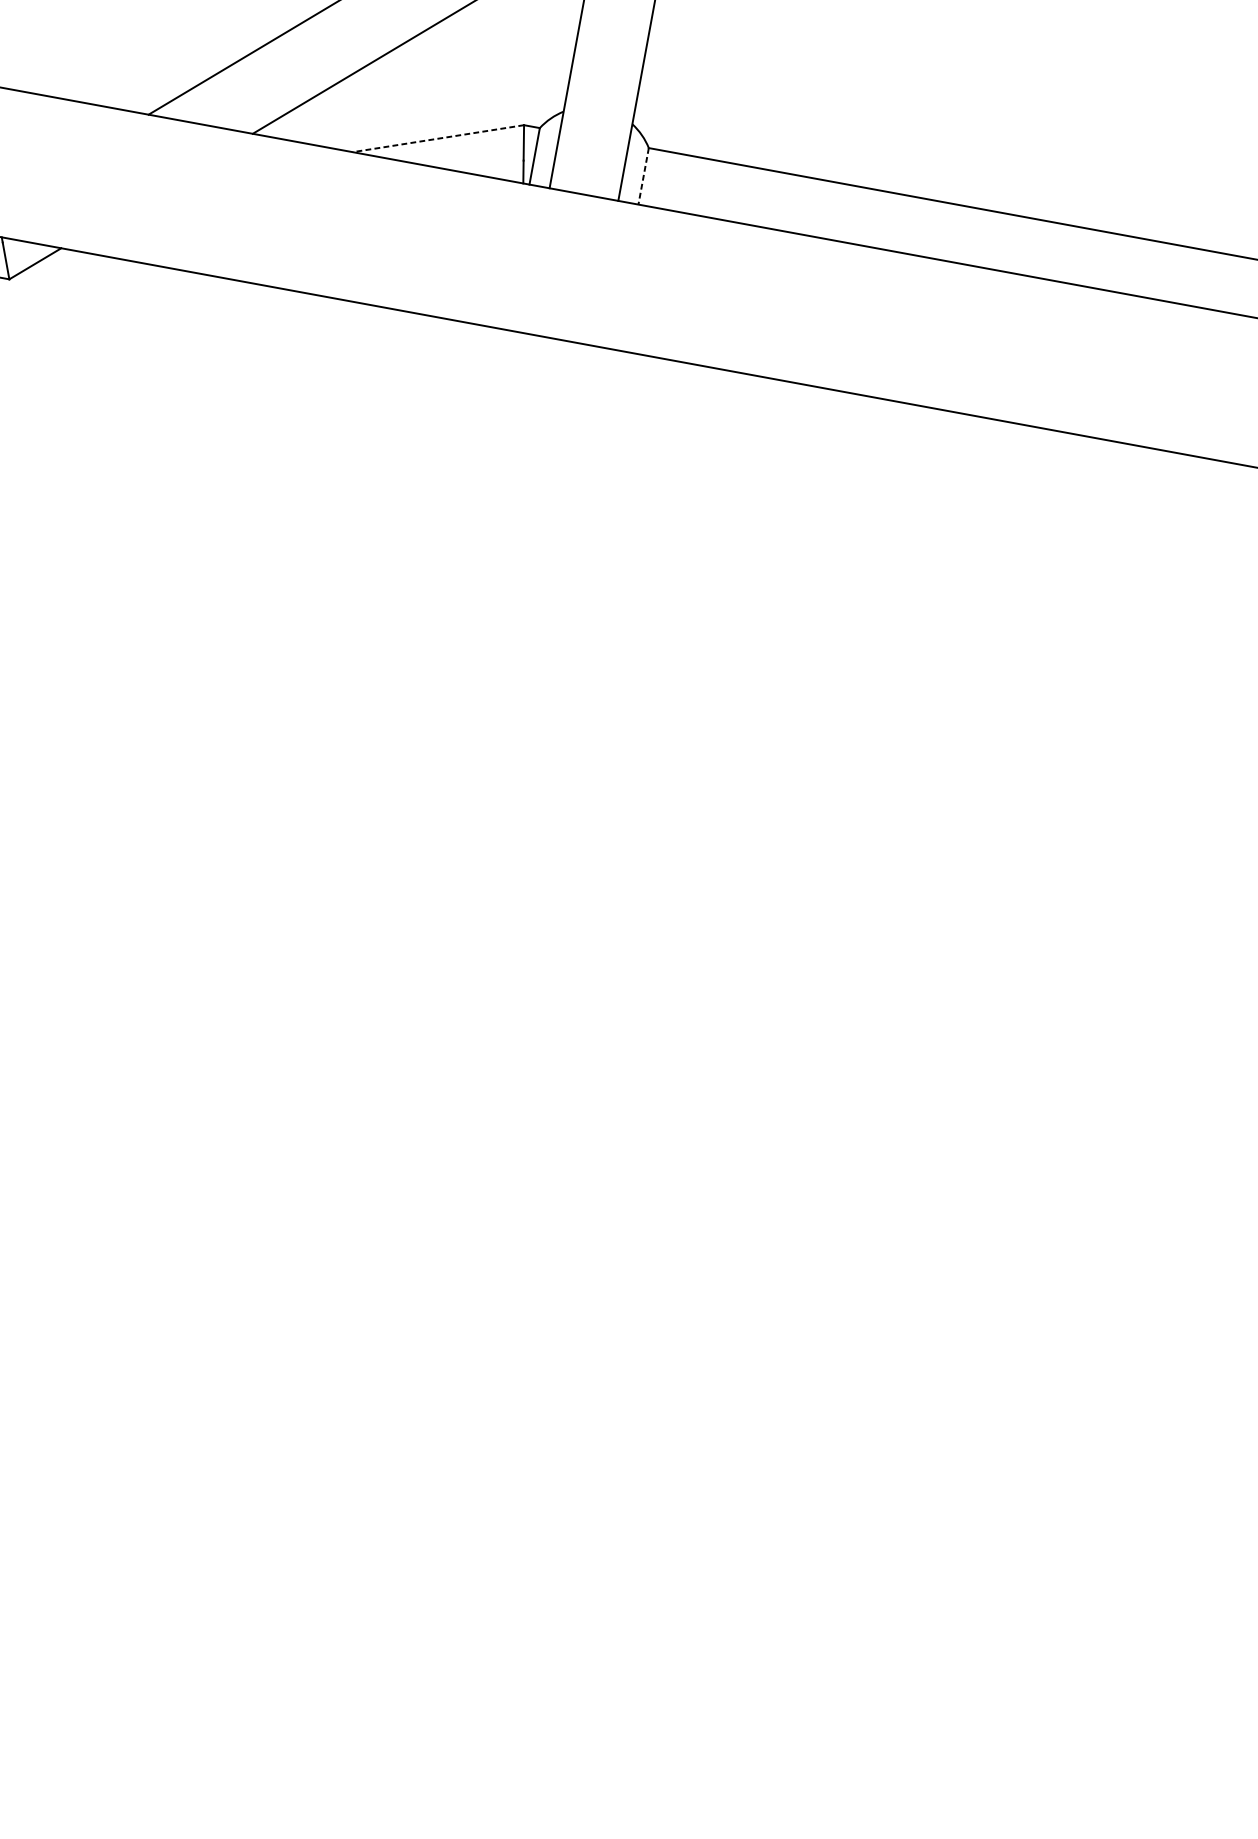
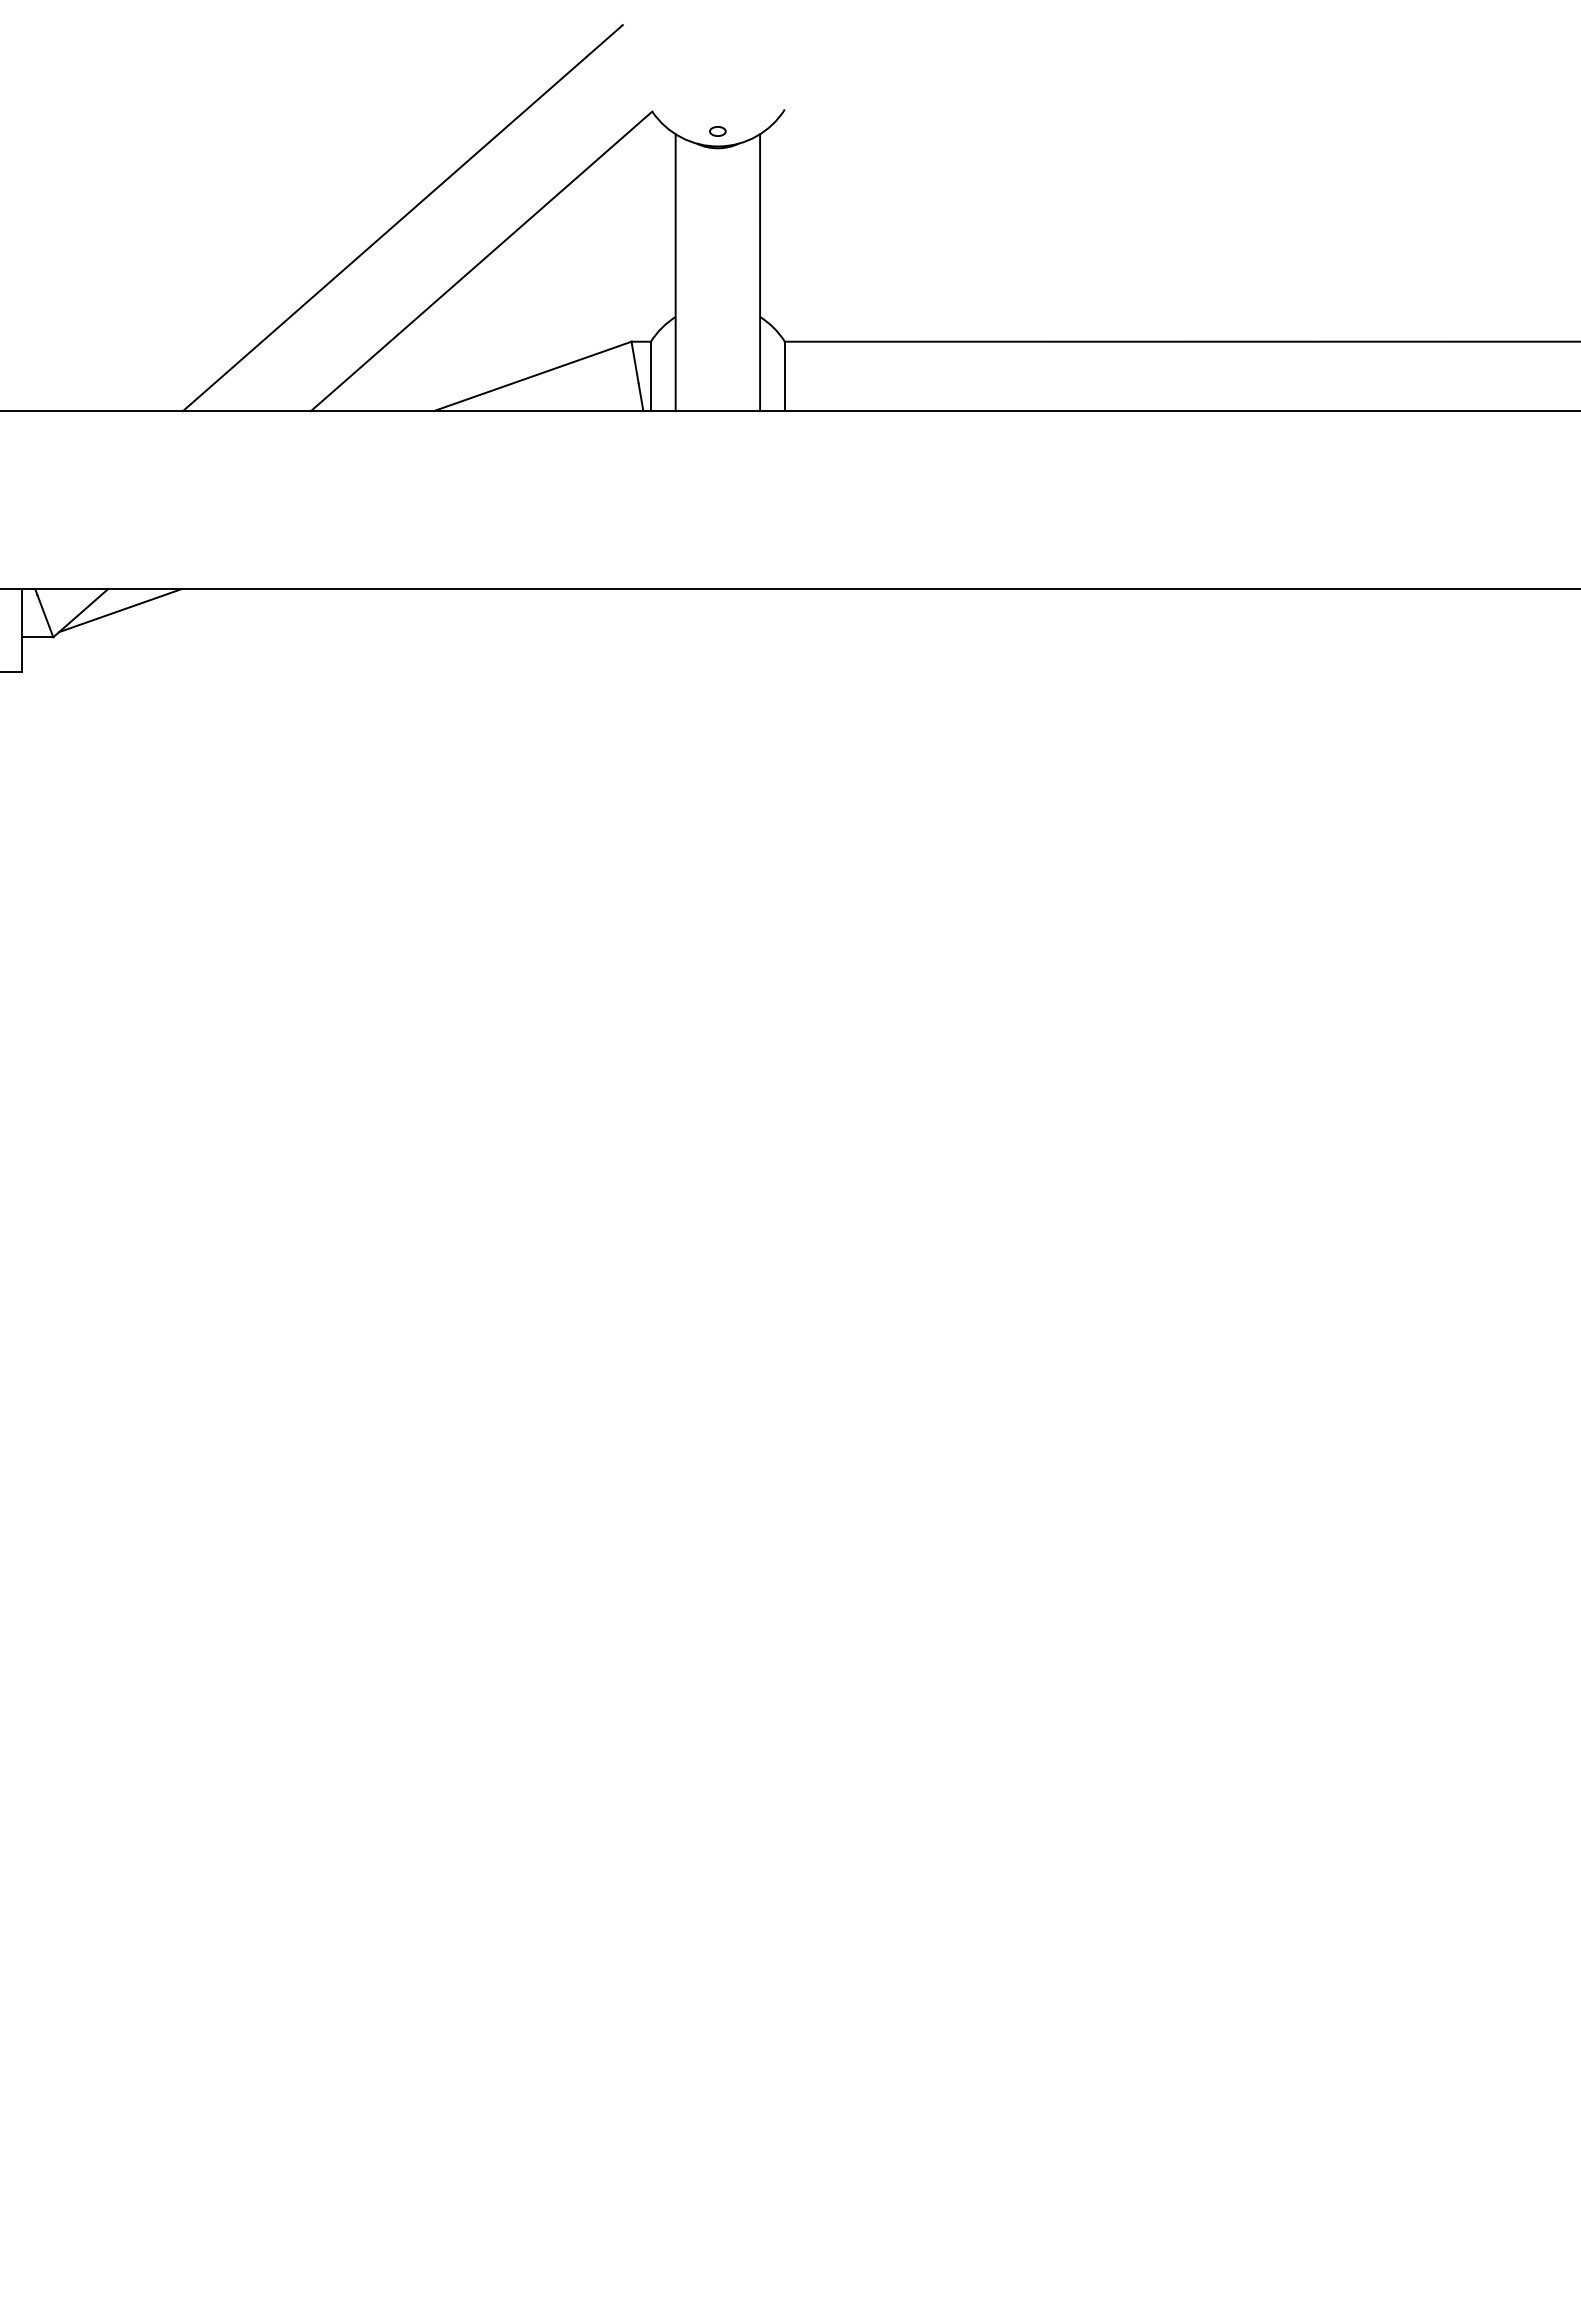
line: (438, 138) -> (532, 376), dashed -> solid
line: (643, 176) -> (784, 376), dashed -> solid
line: (68, 267) -> (120, 610), added

